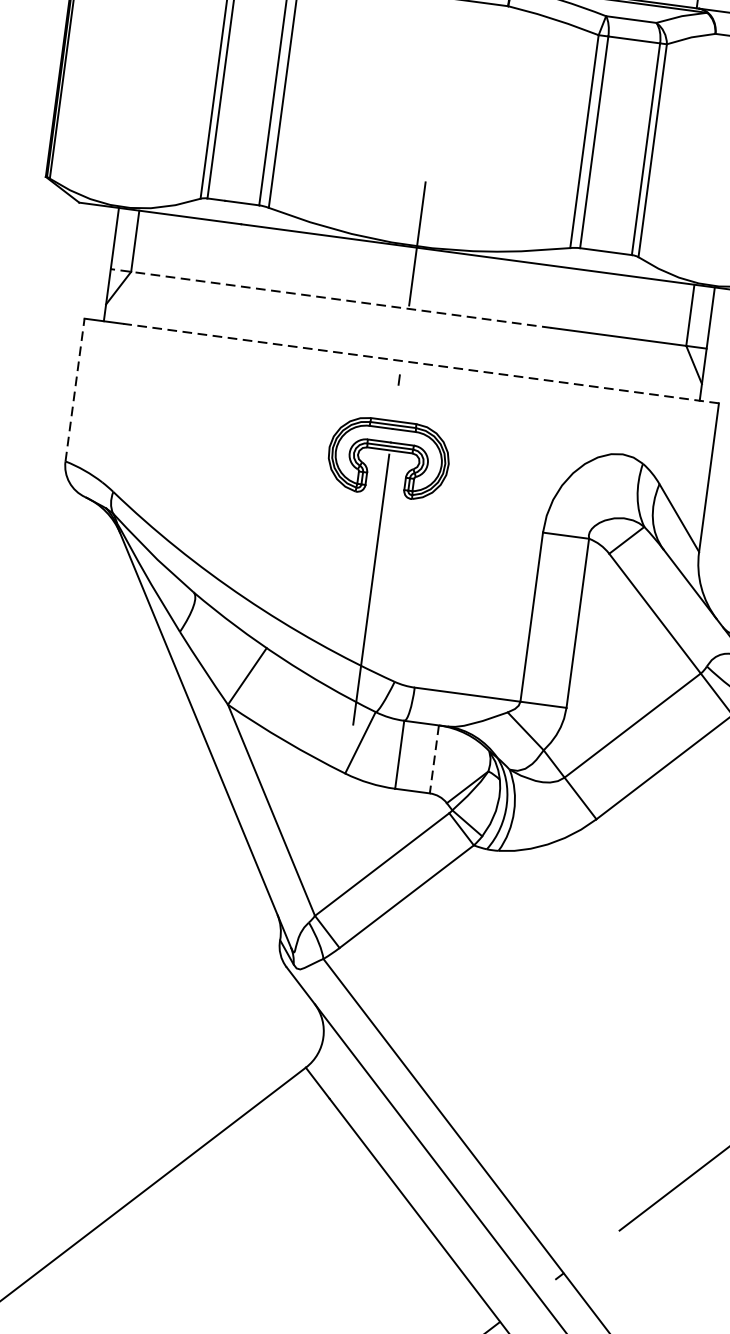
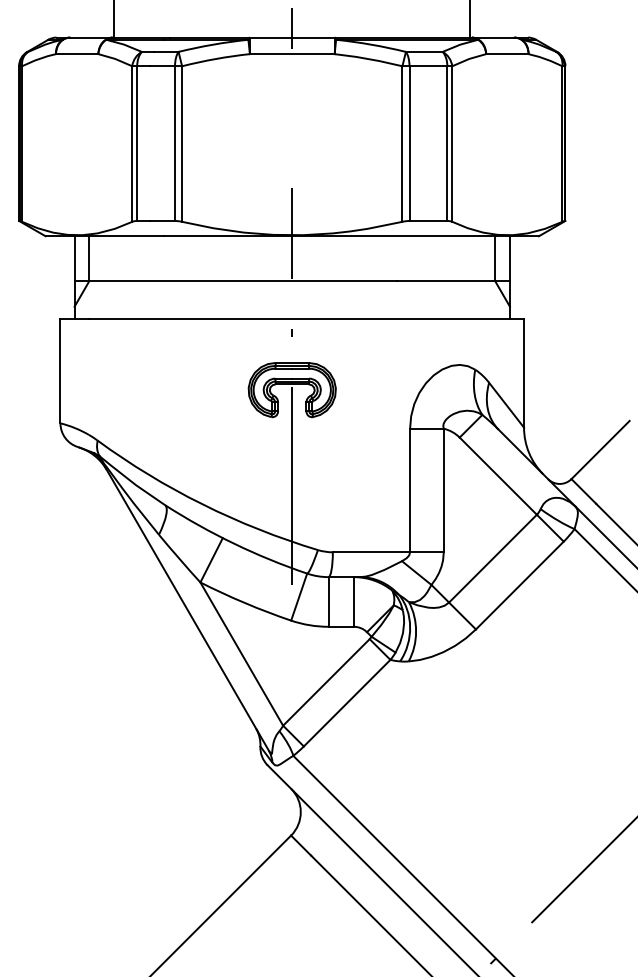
line: (331, 297) -> (235, 280), dashed -> solid
line: (421, 364) -> (306, 319), dashed -> solid
line: (75, 389) -> (60, 370), dashed -> solid
line: (433, 758) -> (353, 601), dashed -> solid

